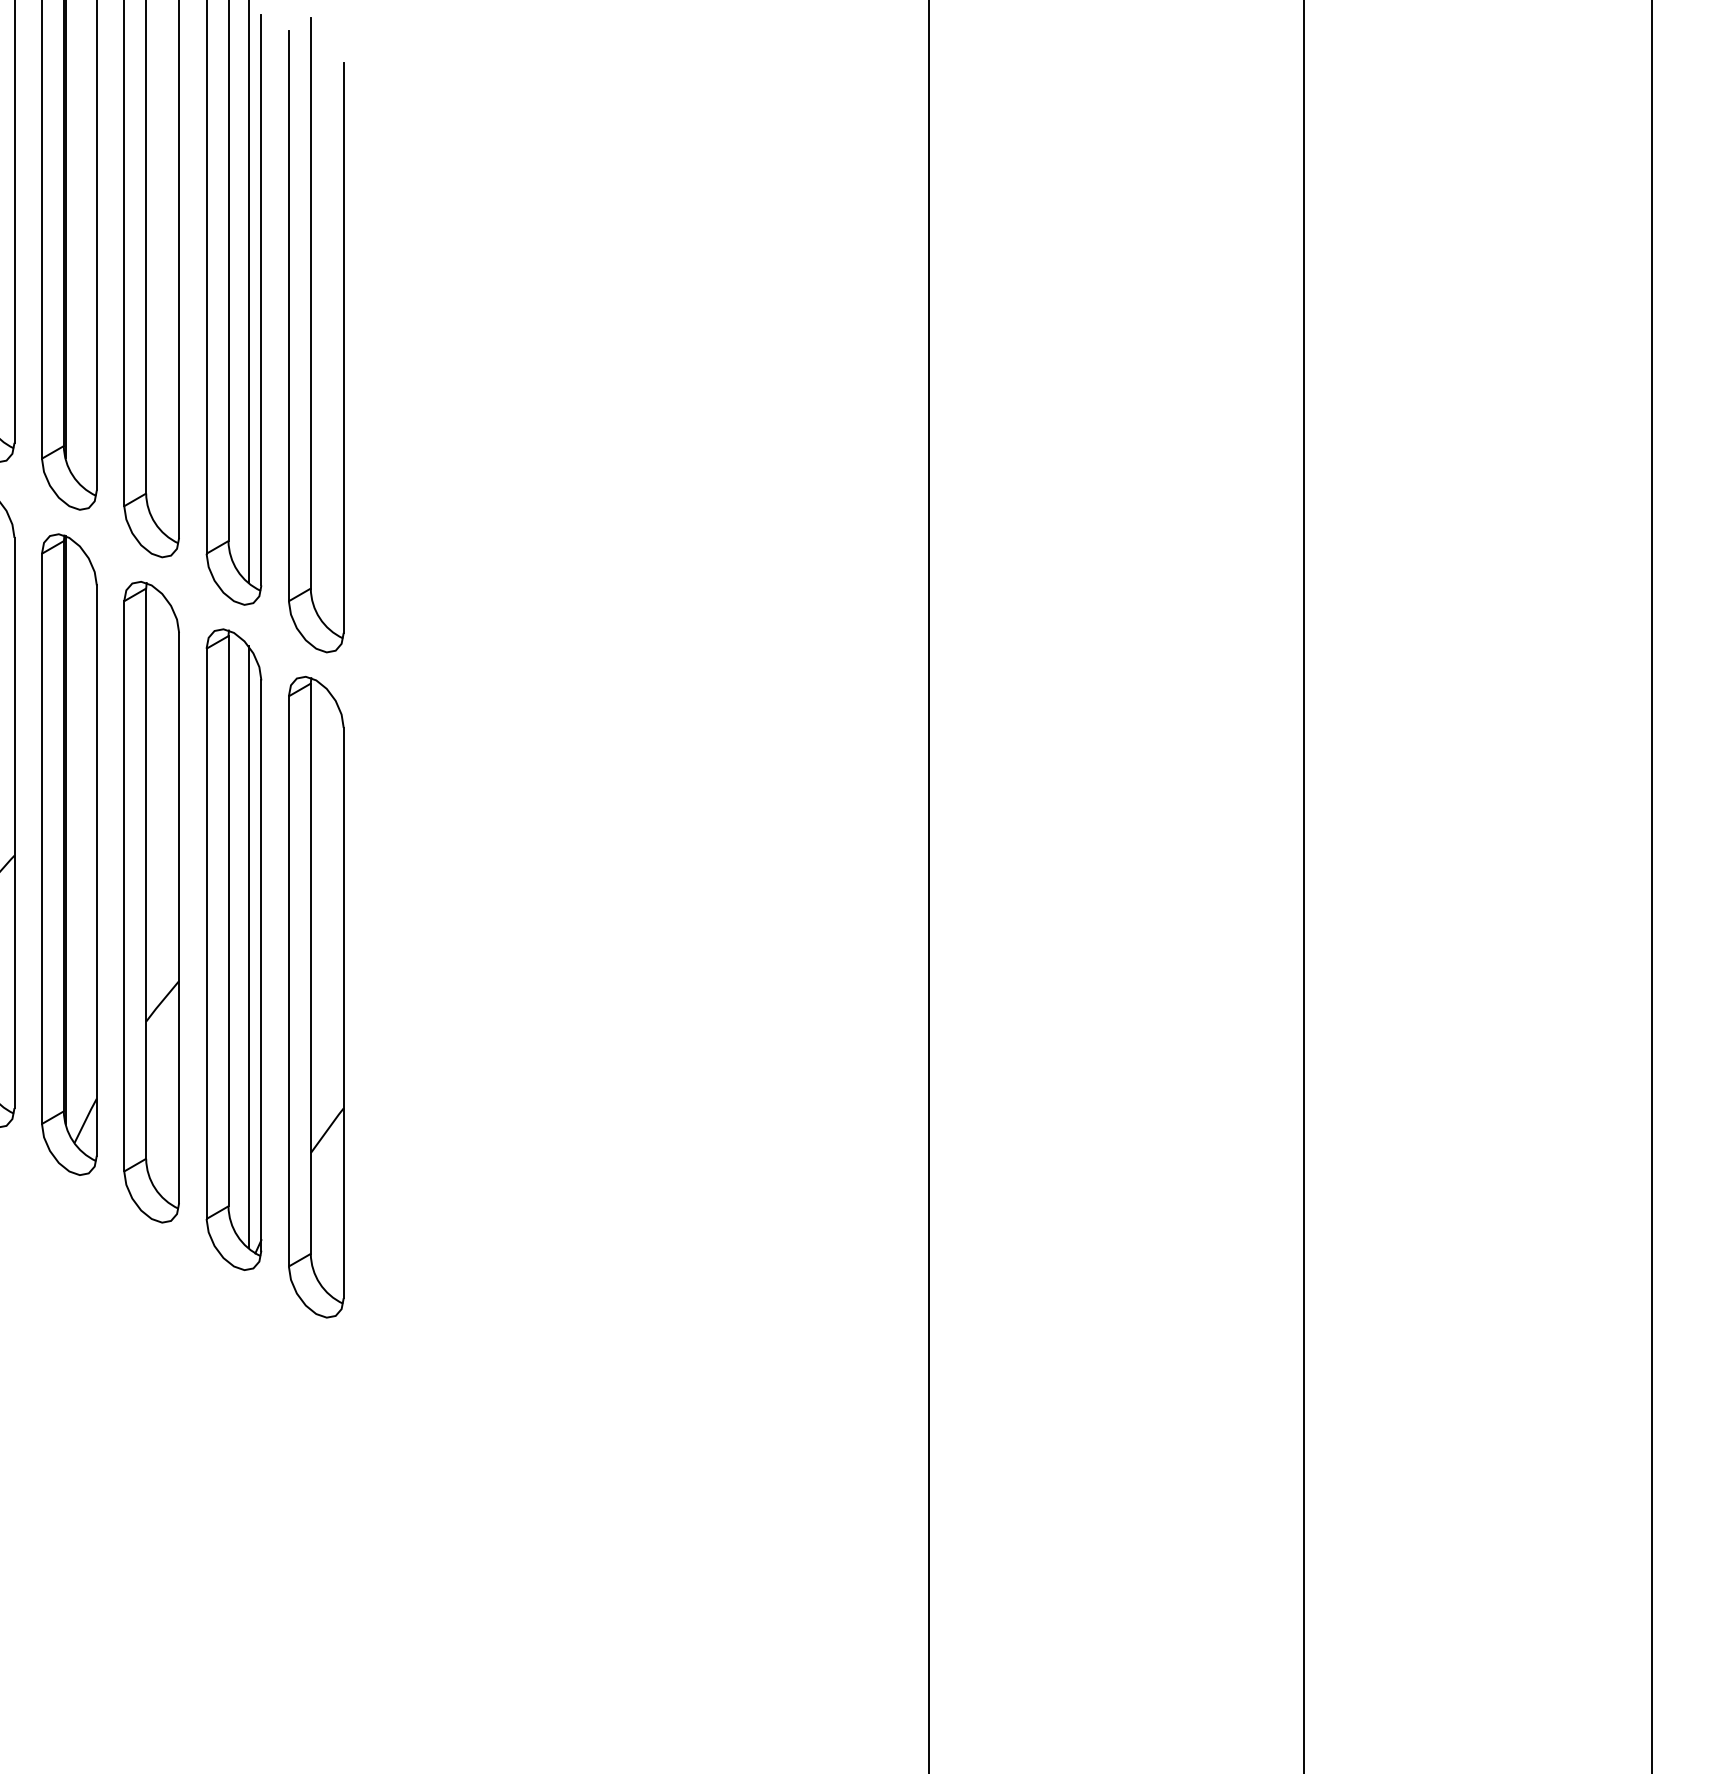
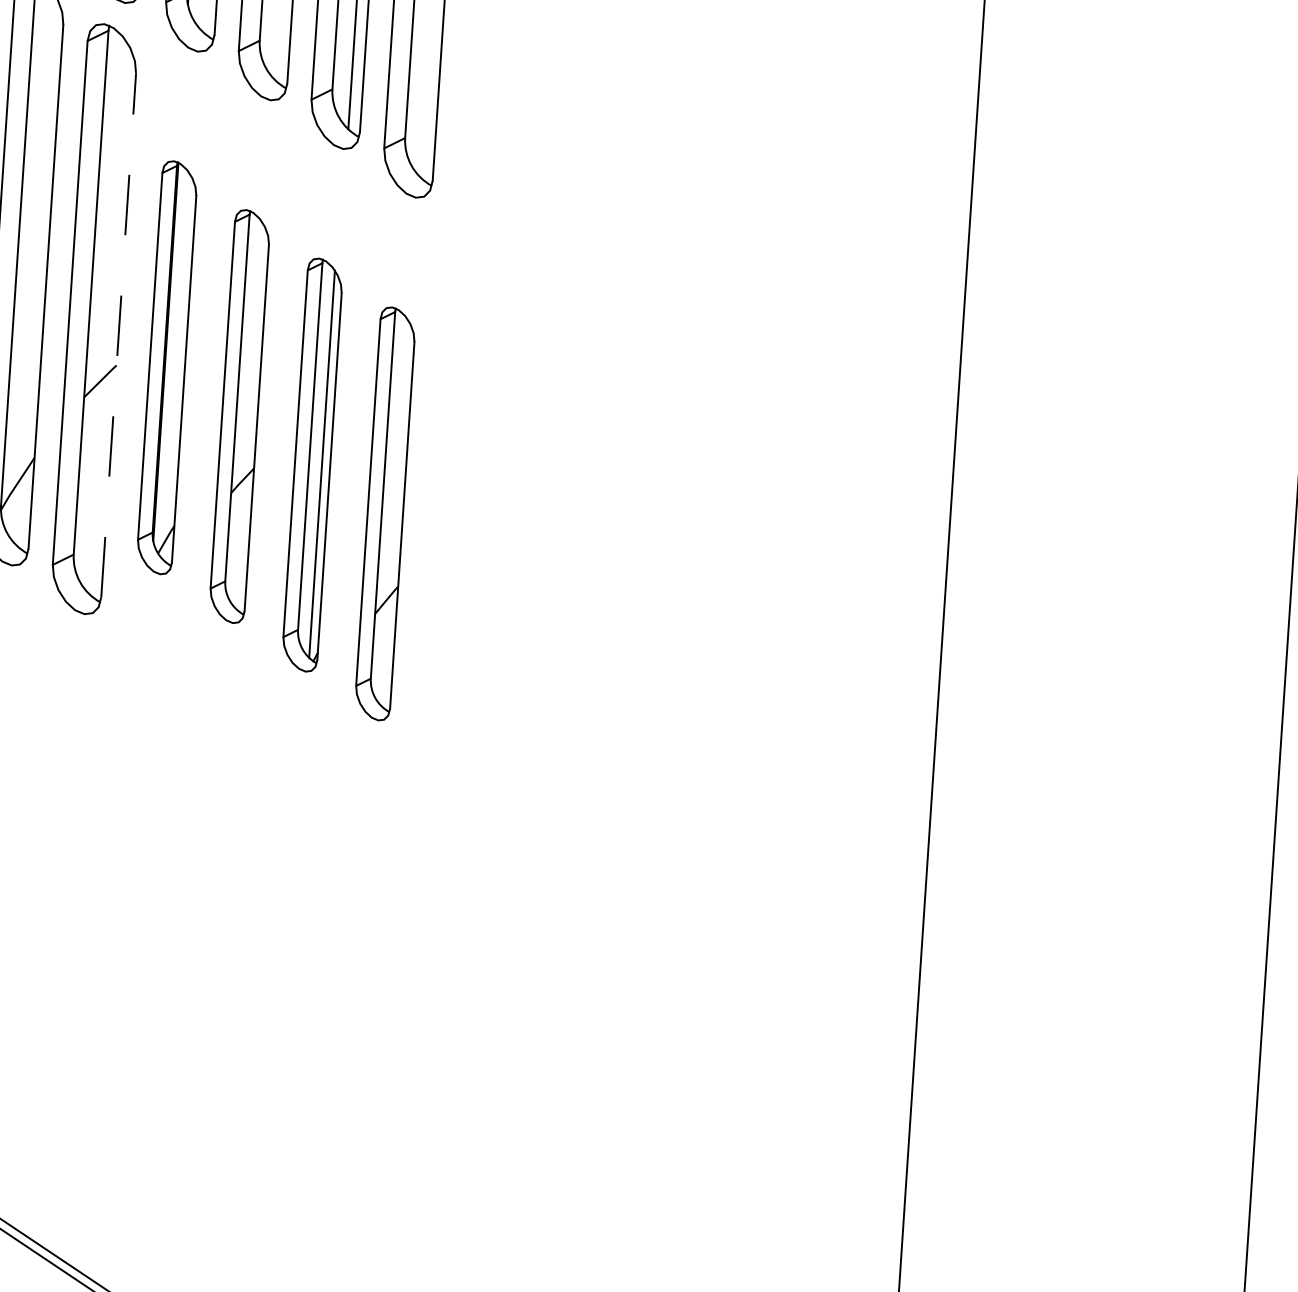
line: (14, 822) -> (118, 334), solid -> dashed
part: (69, 854) -> (167, 367), size x0.7
part: (151, 902) -> (239, 416), size x0.7
part: (233, 949) -> (312, 464), size x0.7
part: (316, 997) -> (385, 514), size x0.7

